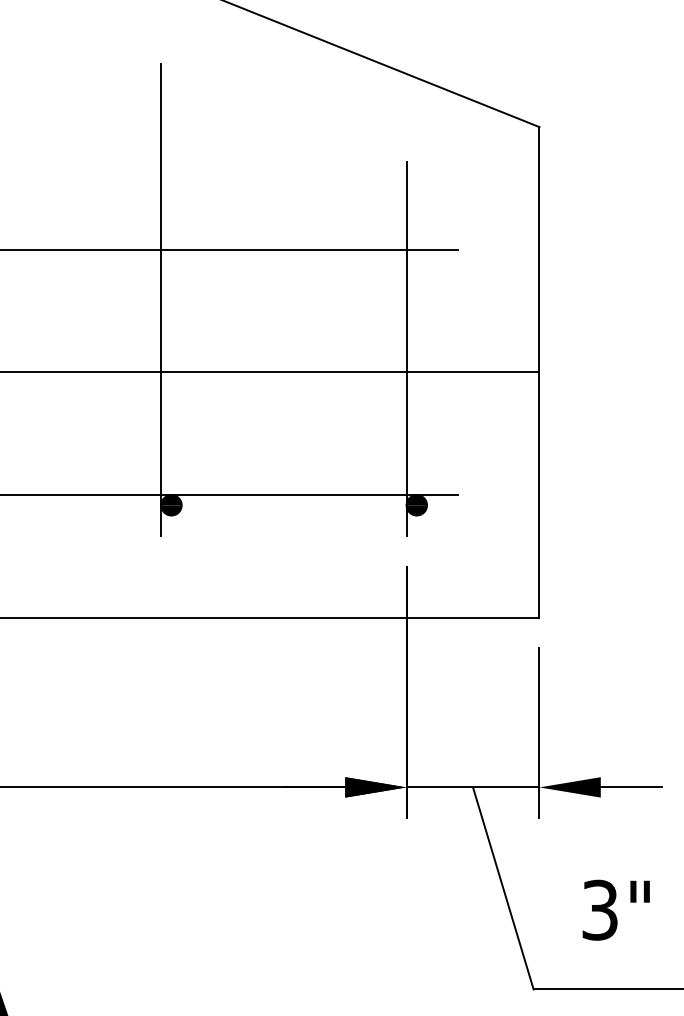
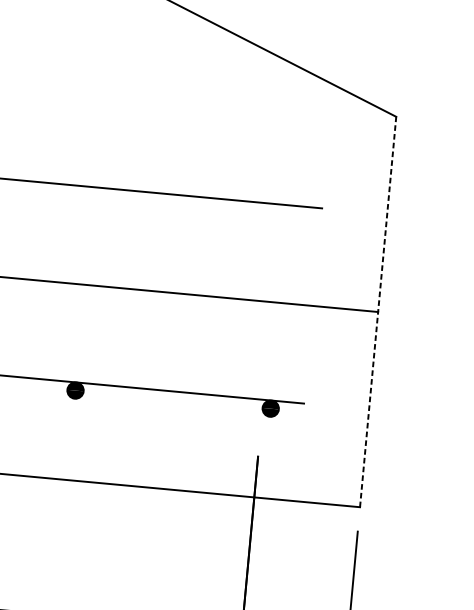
line: (161, 299) -> (82, 226), removed
line: (406, 348) -> (274, 283), removed
line: (539, 371) -> (378, 311), solid -> dashed

